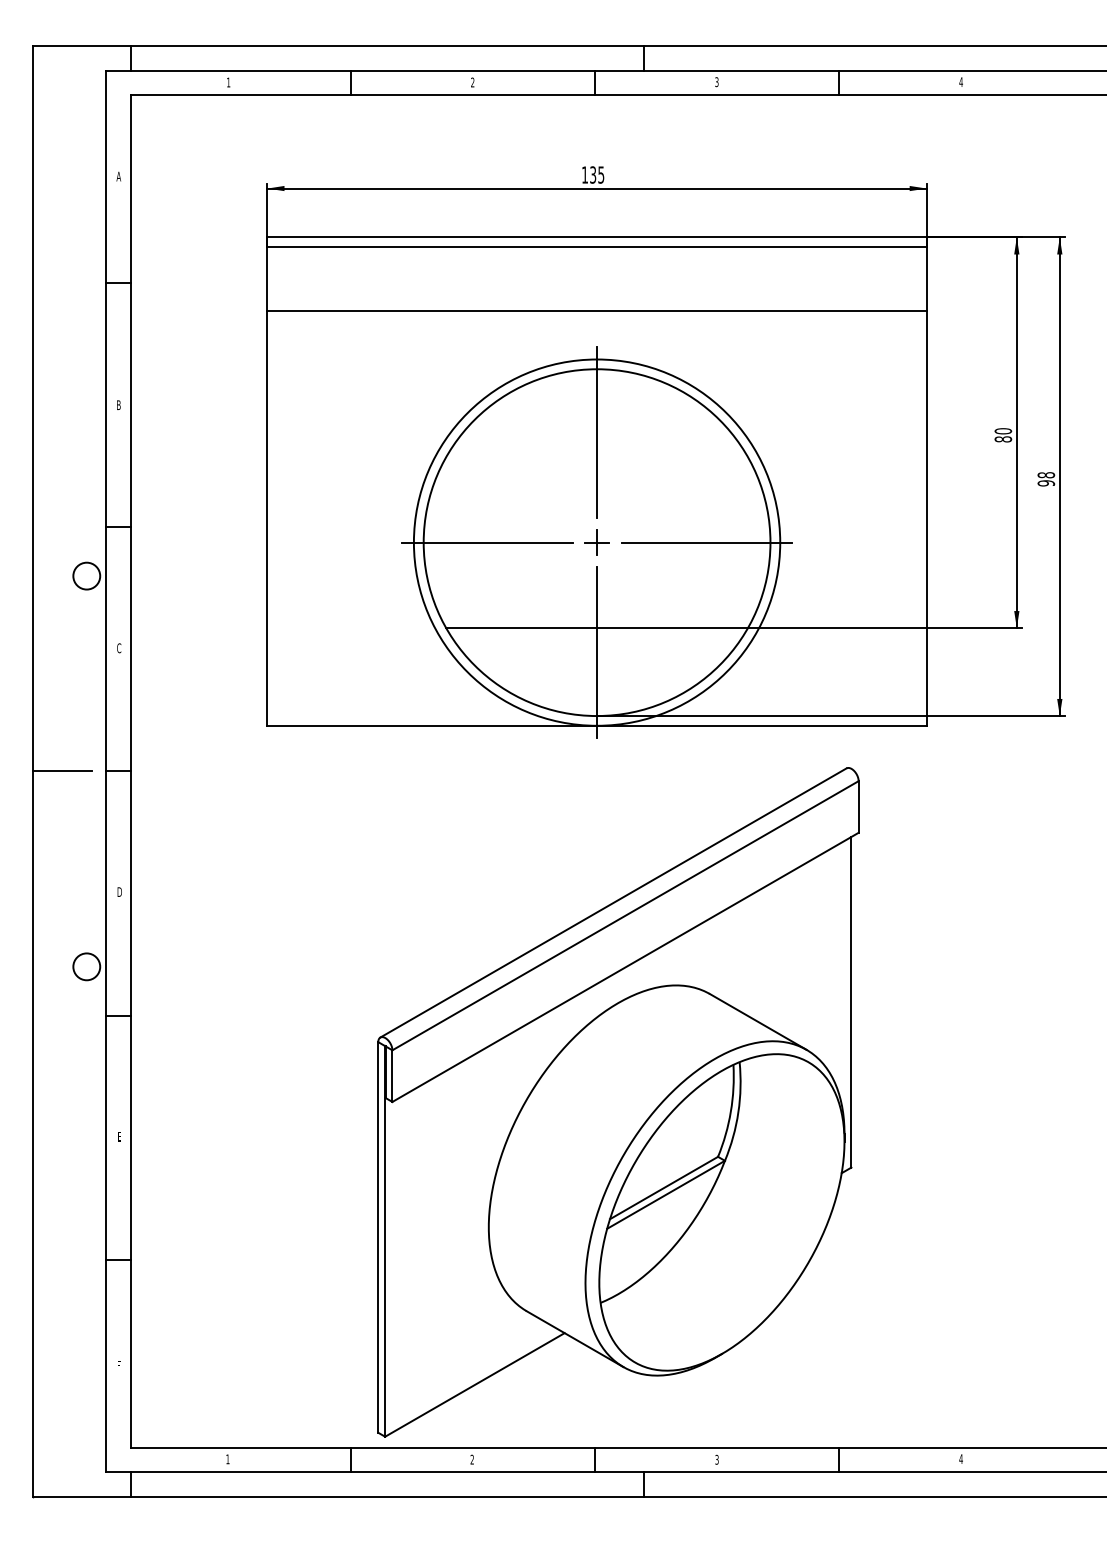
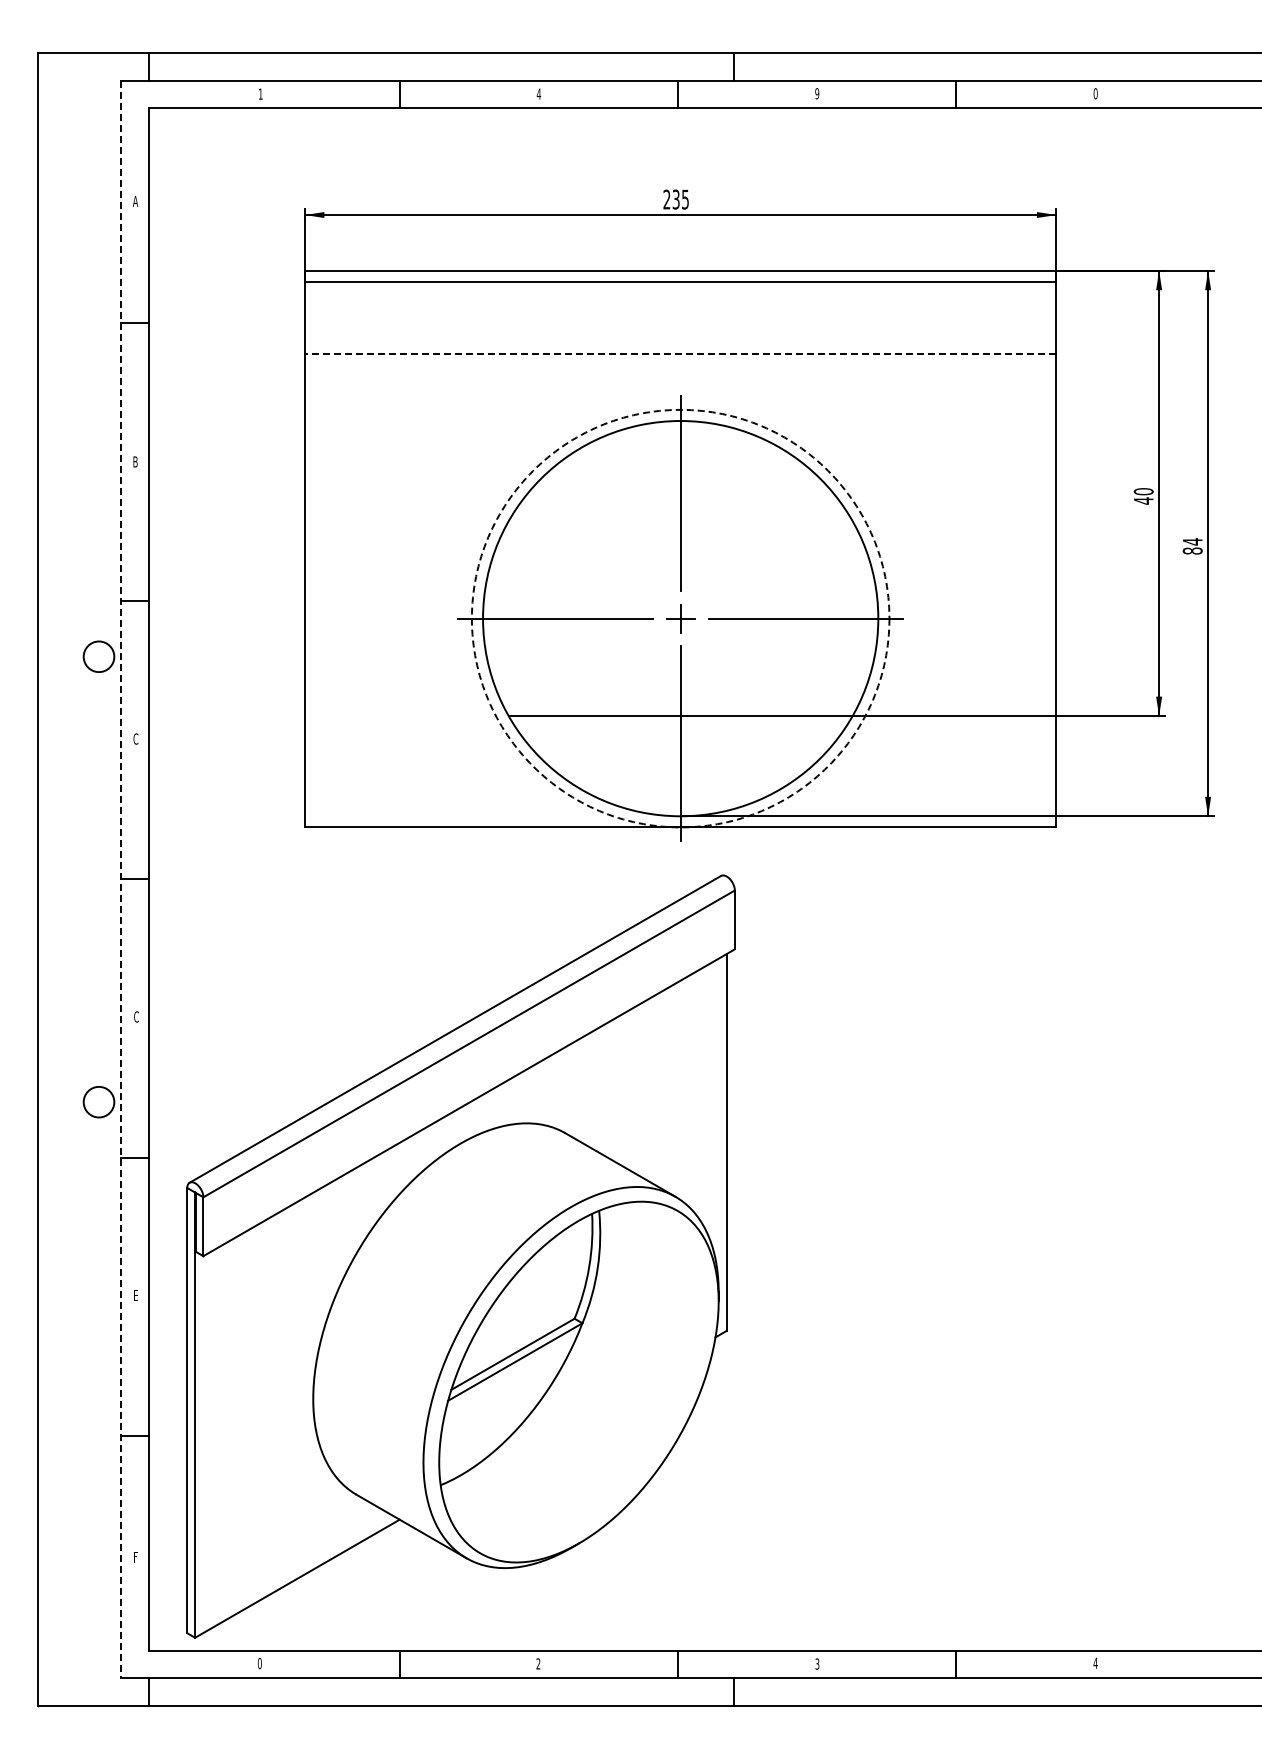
text: (472, 81) -> (538, 93), 2 -> 4
text: (717, 81) -> (817, 93), 3 -> 9
text: (961, 81) -> (1095, 93), 4 -> 0
text: (584, 174) -> (666, 199), 135 -> 235
line: (596, 310) -> (680, 354), solid -> dashed
text: (1003, 439) -> (1143, 500), 80 -> 40
text: (1046, 479) -> (1192, 546), 98 -> 84
circle: (596, 542) -> (680, 618), solid -> dashed
line: (61, 771) -> (70, 879), removed
line: (106, 771) -> (121, 879), solid -> dashed
text: (119, 891) -> (136, 1016), D -> C
part: (617, 1102) -> (460, 1256), moved
text: (227, 1459) -> (259, 1663), 1 -> 0

